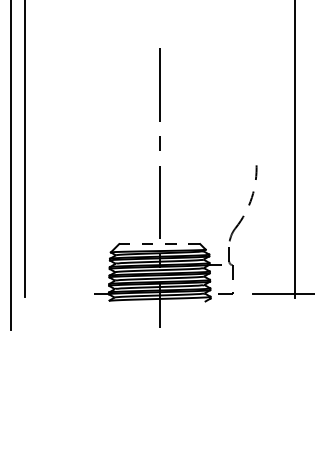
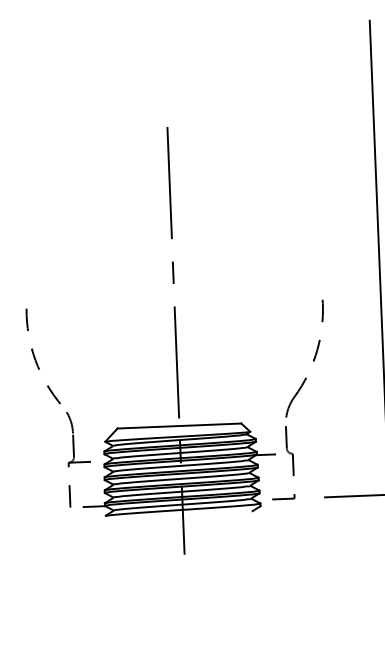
part: (80, 228) -> (57, 407), added
line: (159, 244) -> (179, 426), dashed -> solid

